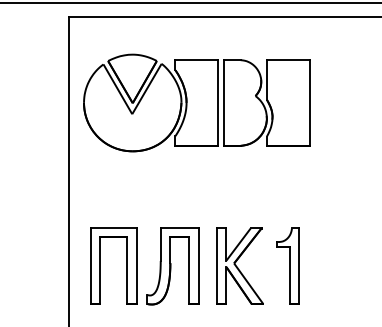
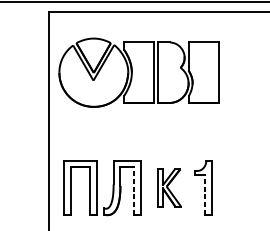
part: (239, 265) -> (169, 187), size x0.7
line: (189, 270) -> (133, 191), solid -> dashed
line: (289, 275) -> (204, 194), solid -> dashed

